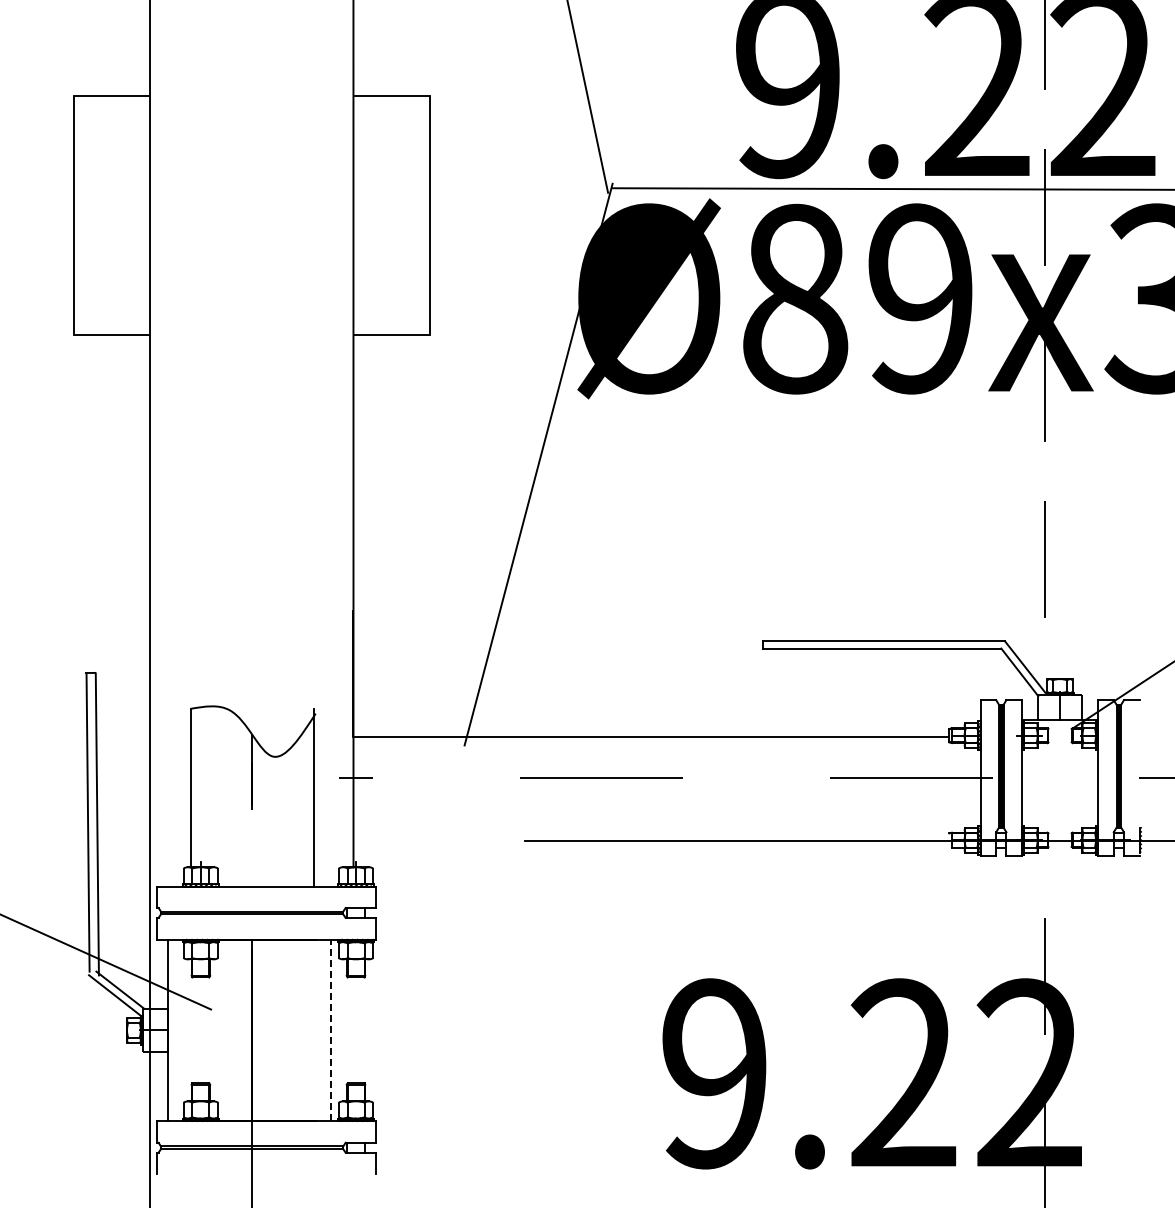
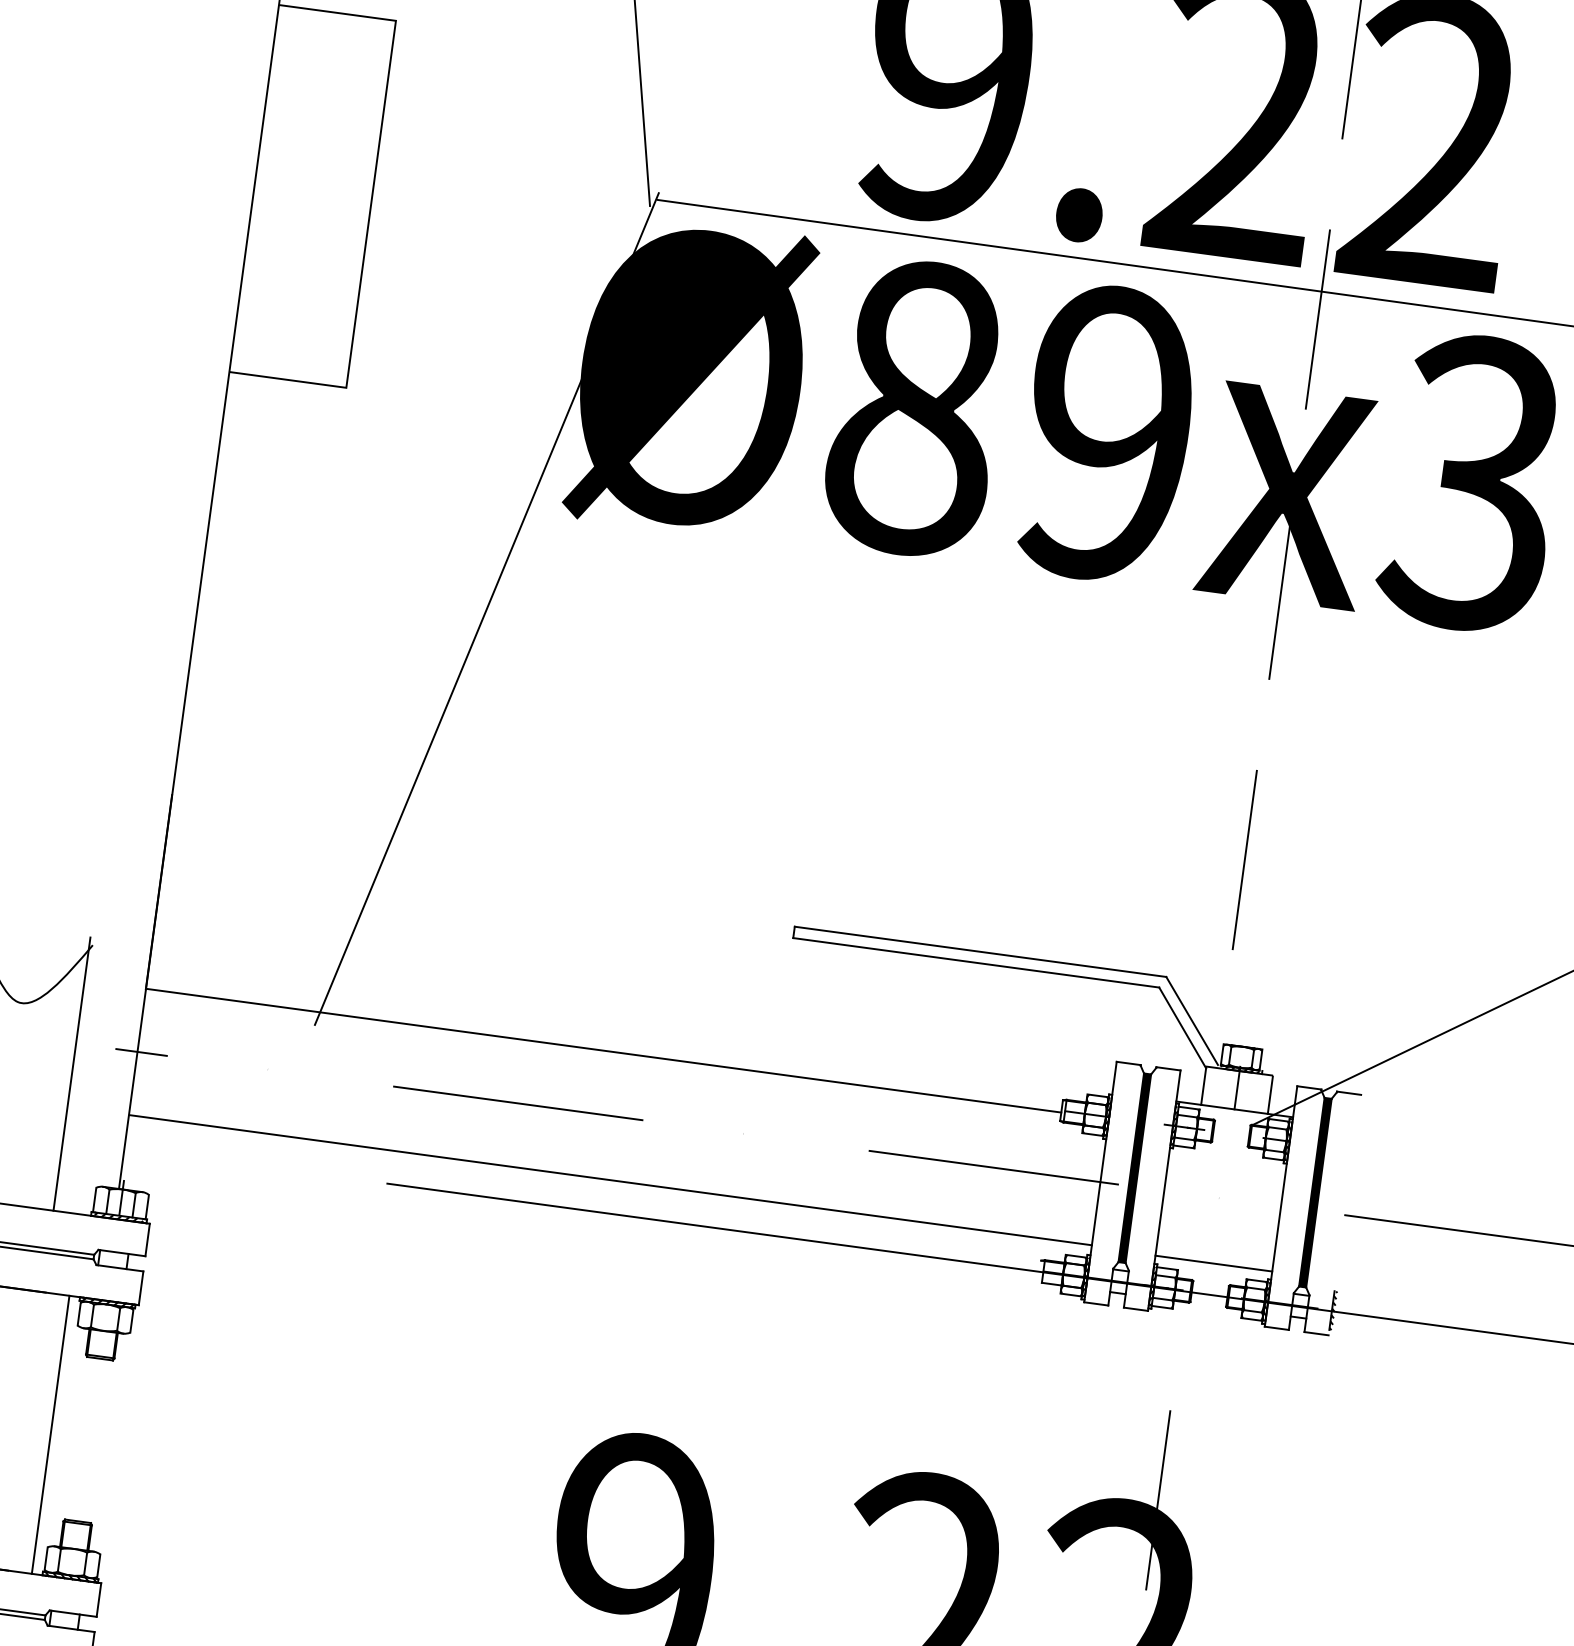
line: (666, 819) -> (609, 1180), added
line: (1060, 820) -> (1214, 1263), added
line: (331, 1030) -> (51, 1435), dashed -> solid

